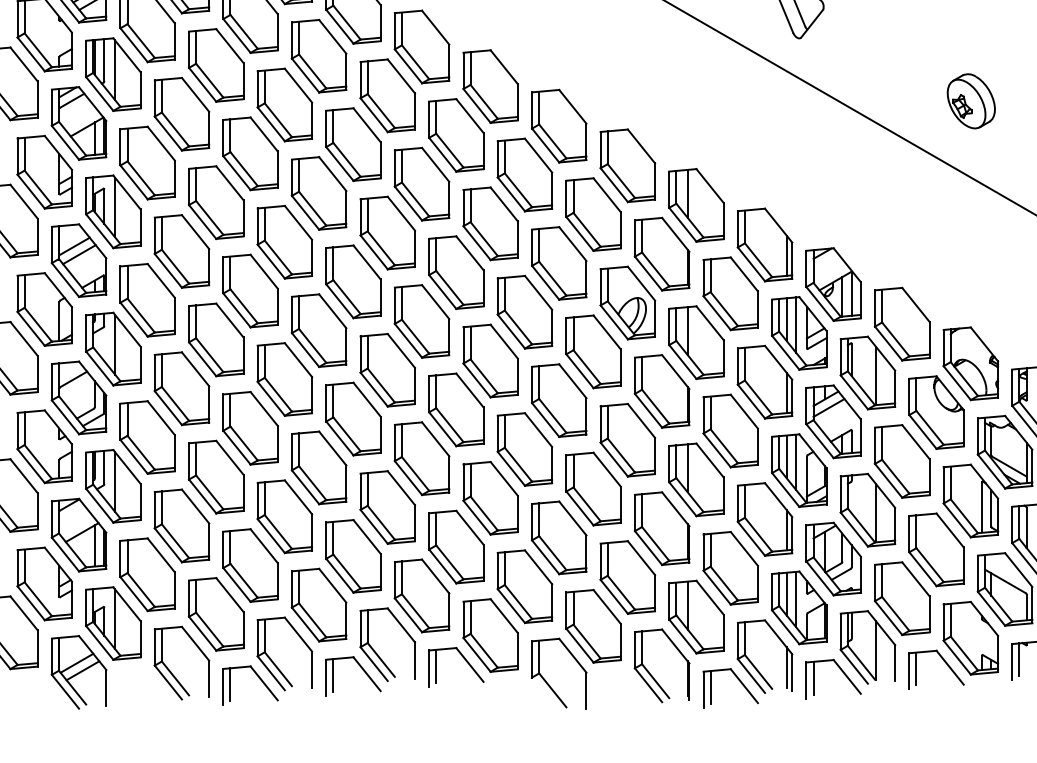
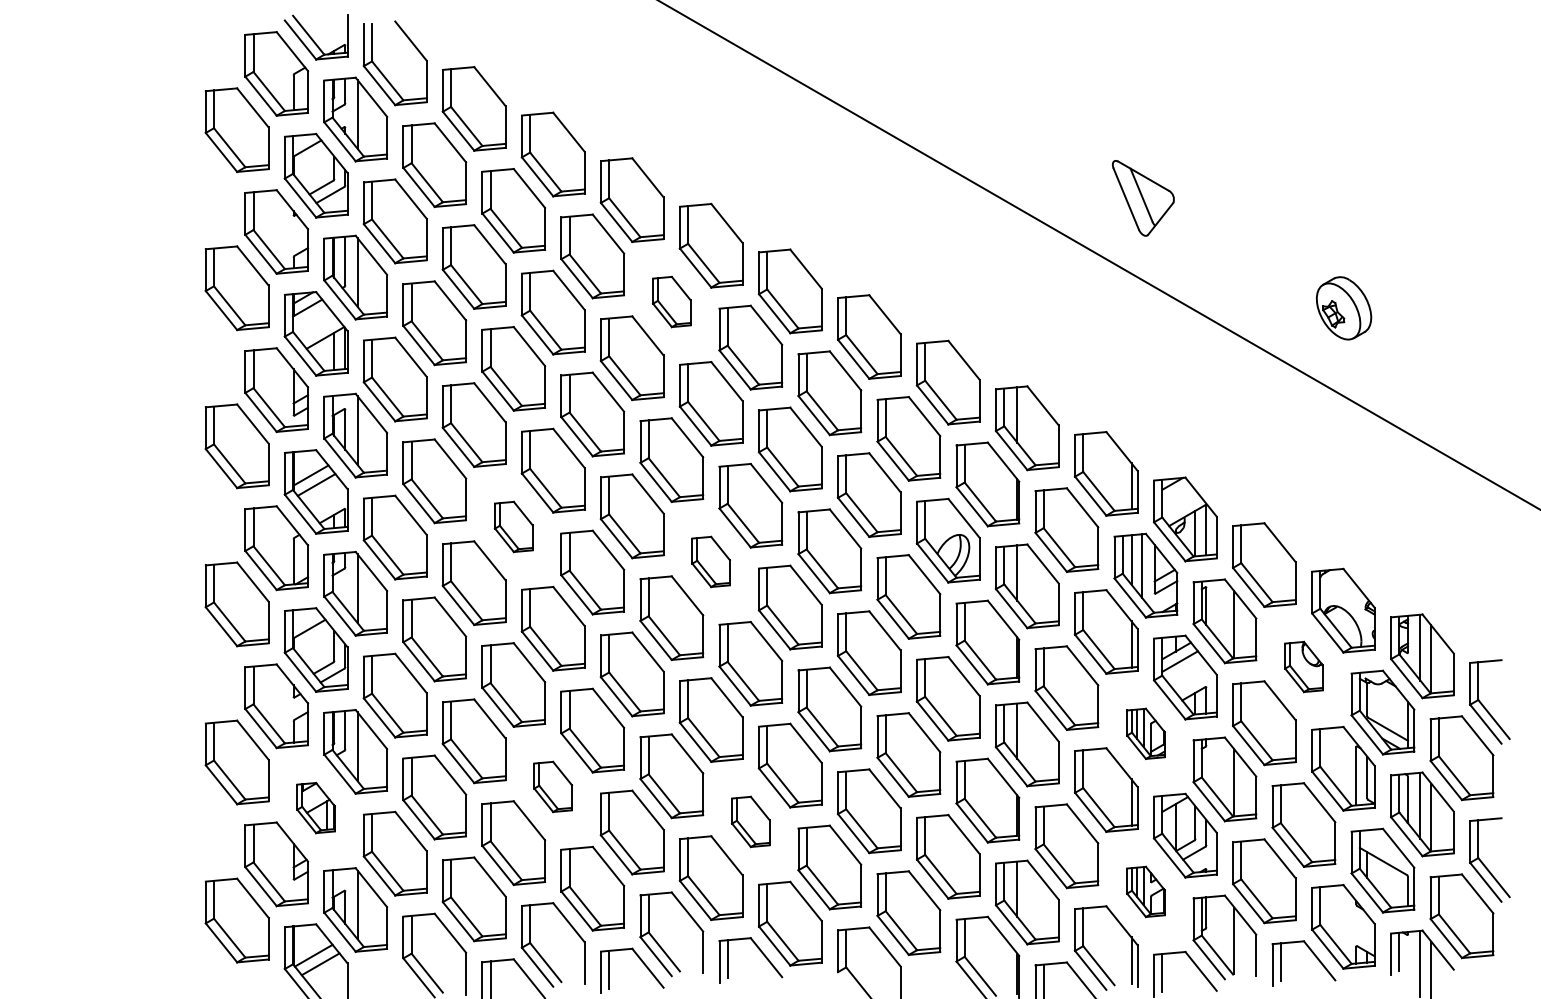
part: (387, 95) -> (671, 301), size x0.6
part: (250, 290) -> (513, 526), size x0.6
part: (421, 321) -> (710, 561), size x0.6
part: (936, 412) -> (1303, 666), size x0.6
part: (798, 470) -> (1145, 733), size x0.6
part: (284, 516) -> (552, 786), size x0.6
part: (78, 534) -> (315, 807), size x0.6
part: (456, 546) -> (750, 821), size x0.6
part: (798, 607) -> (1145, 891), size x0.6

